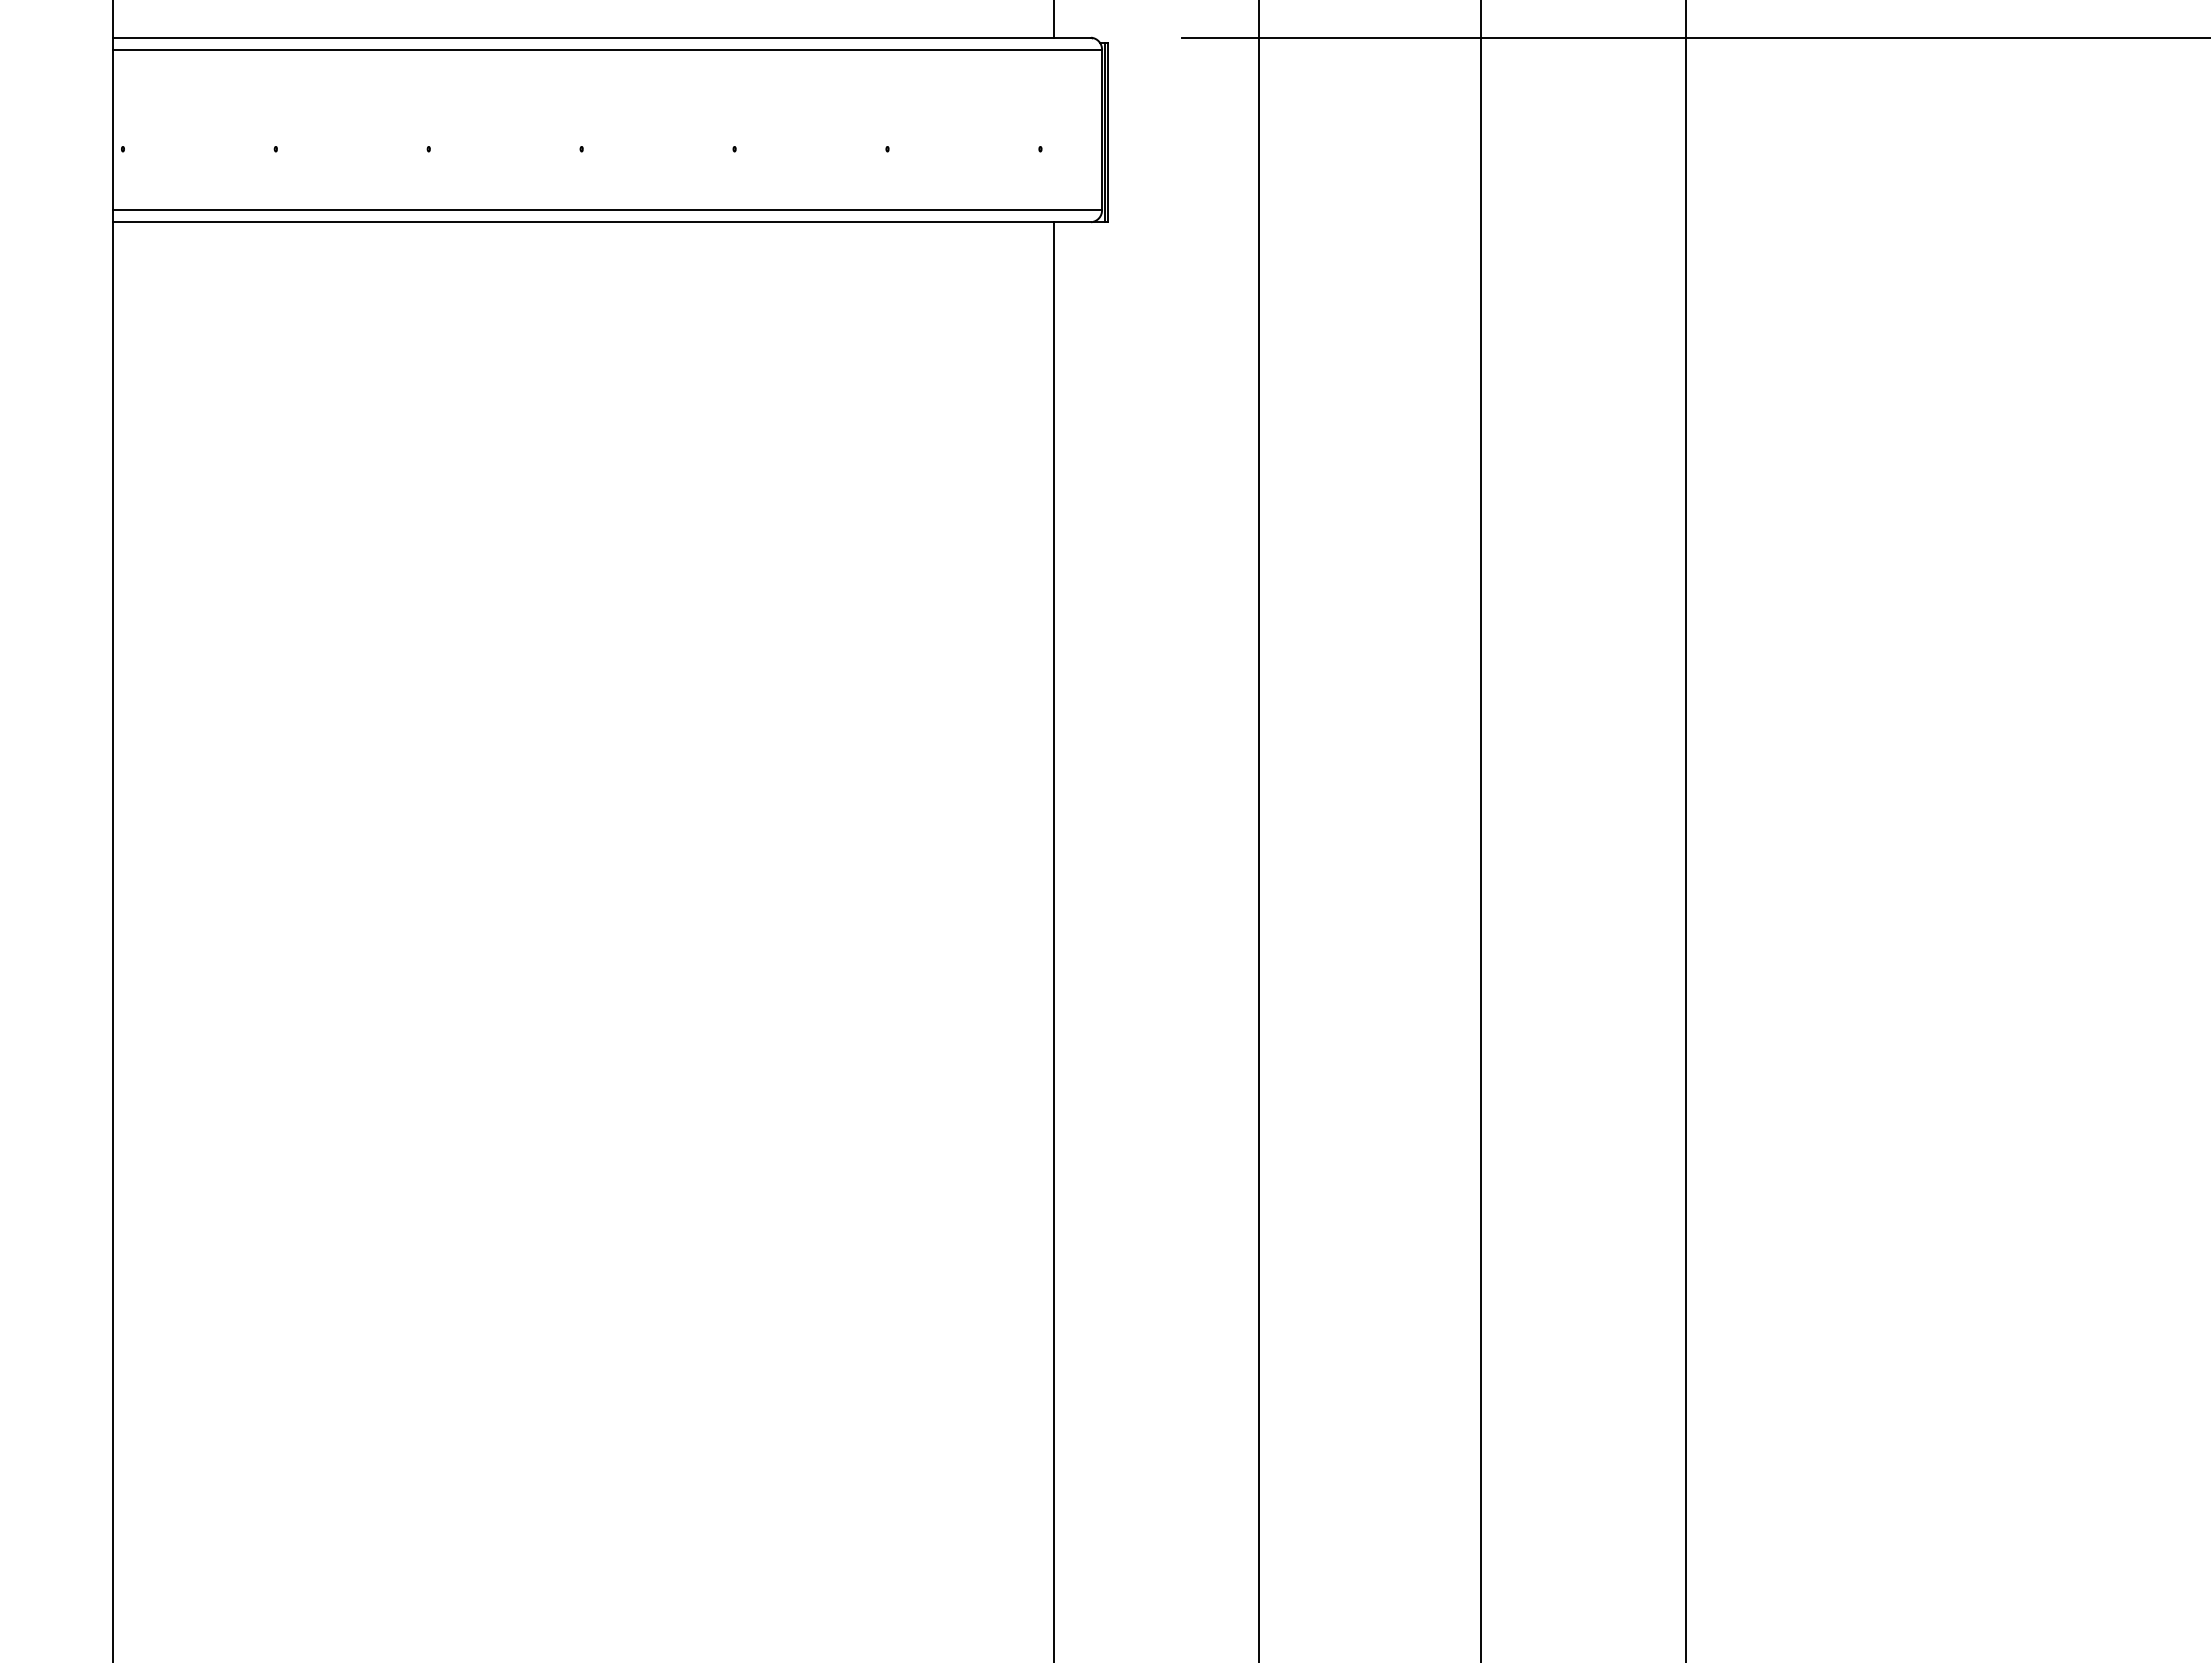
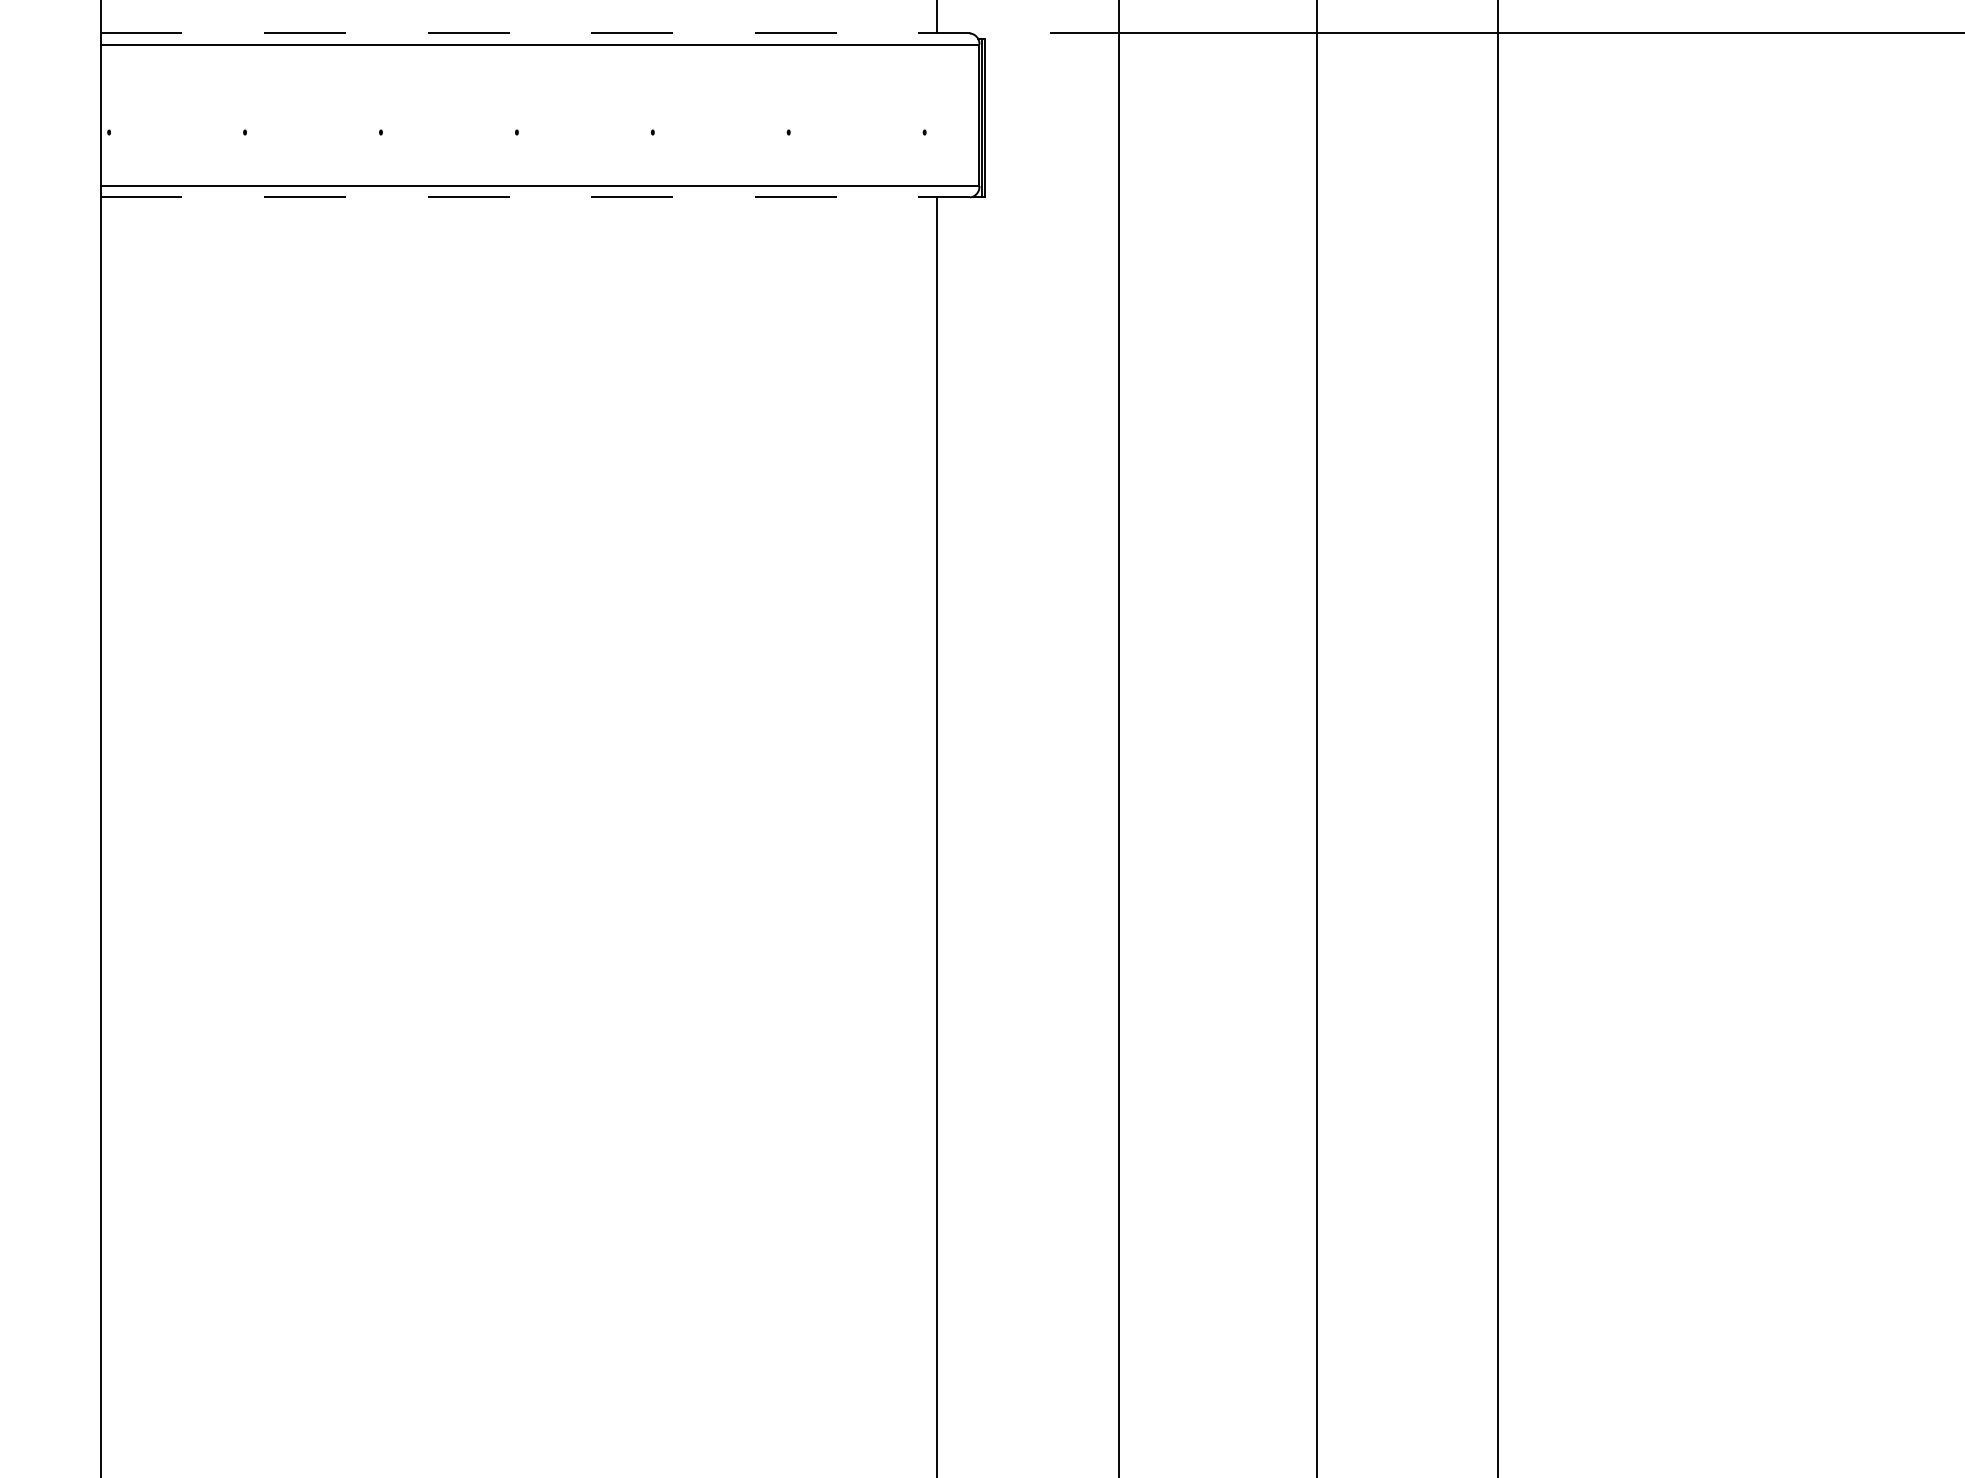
line: (602, 37) -> (535, 33), solid -> dashed
line: (602, 222) -> (535, 197), solid -> dashed

